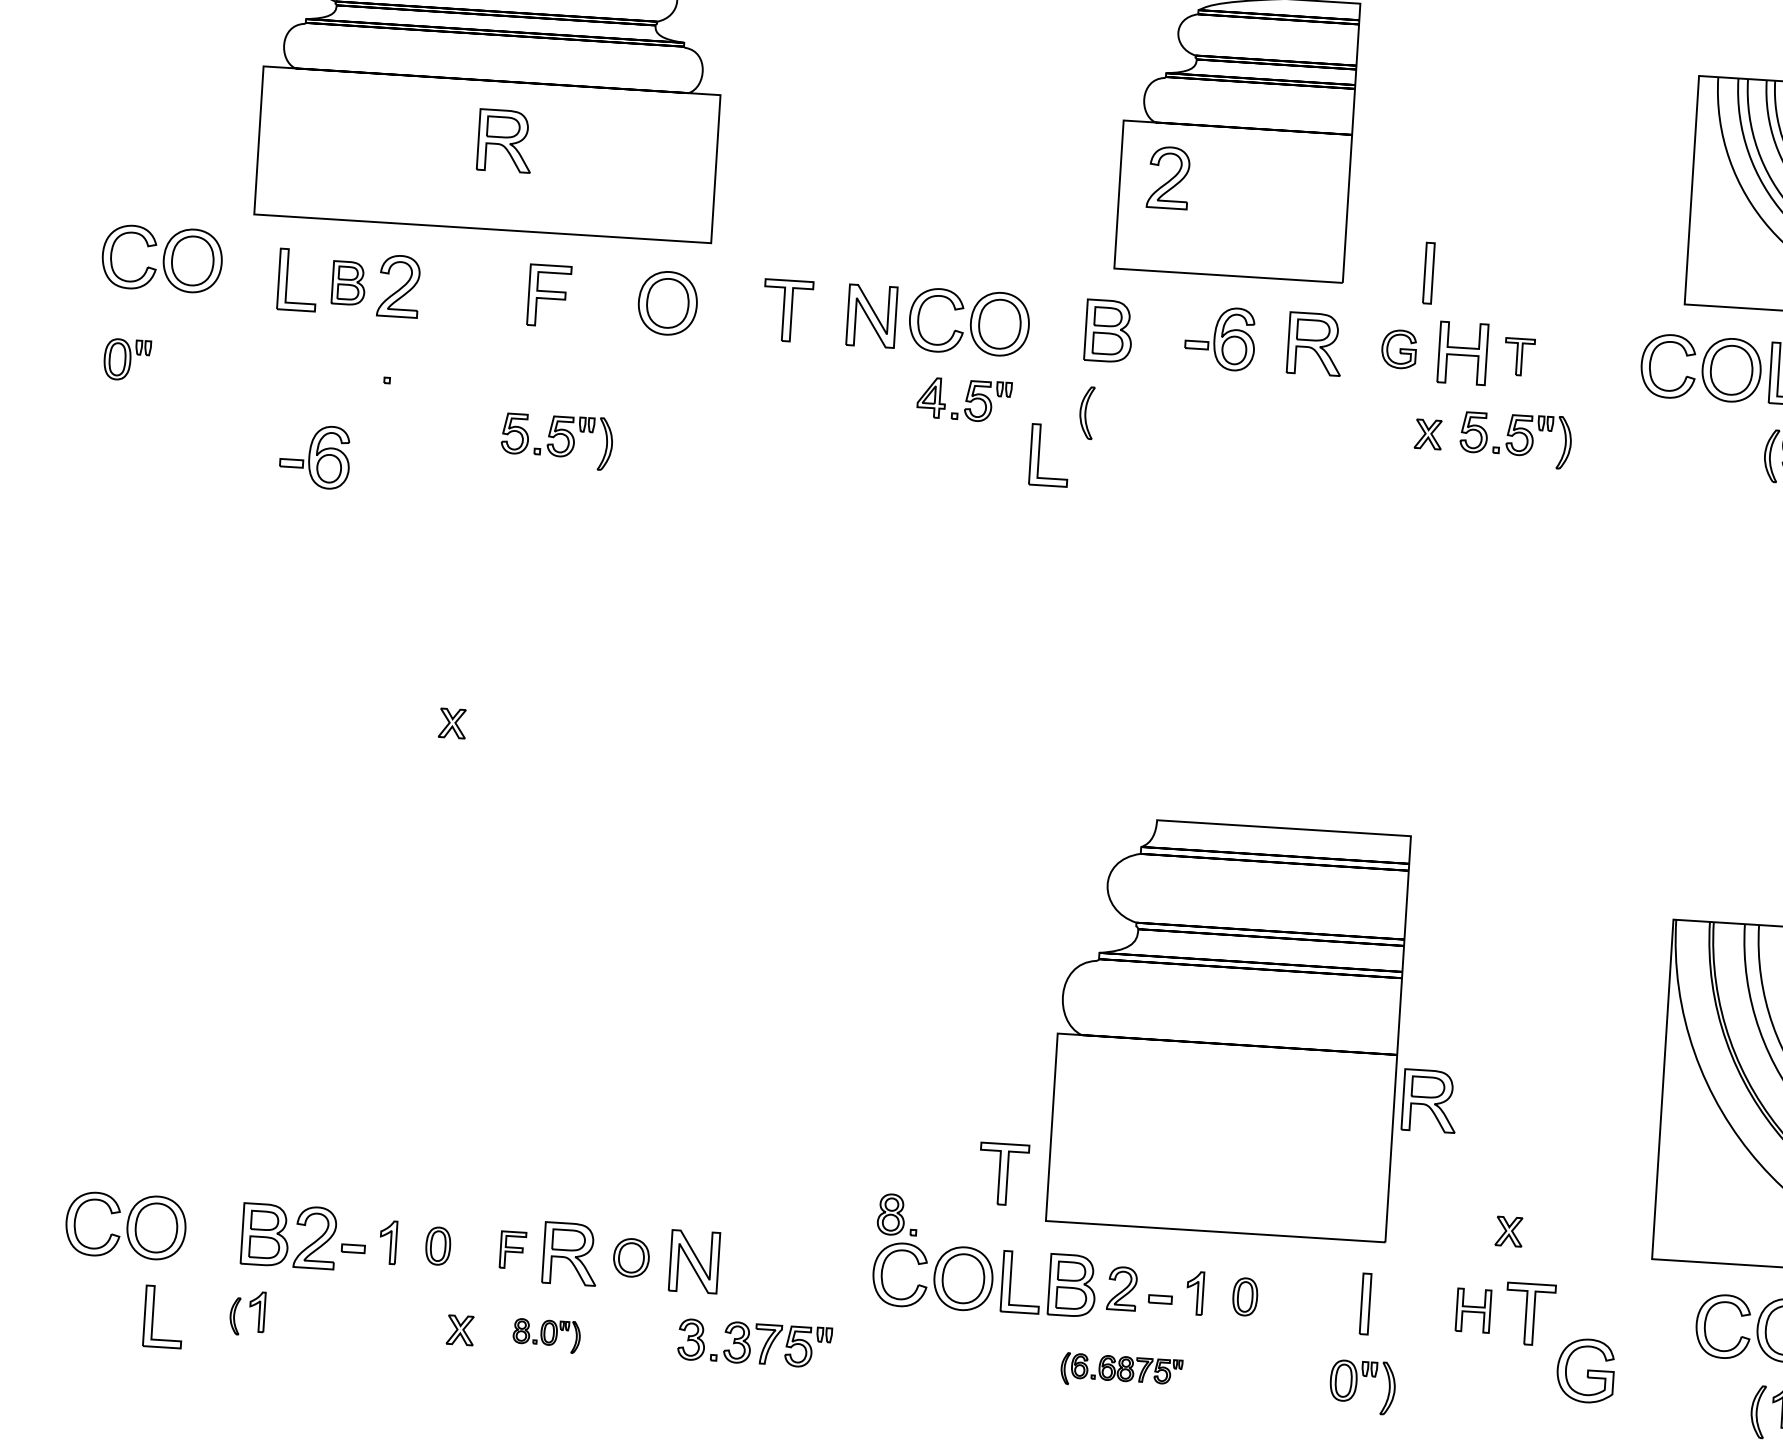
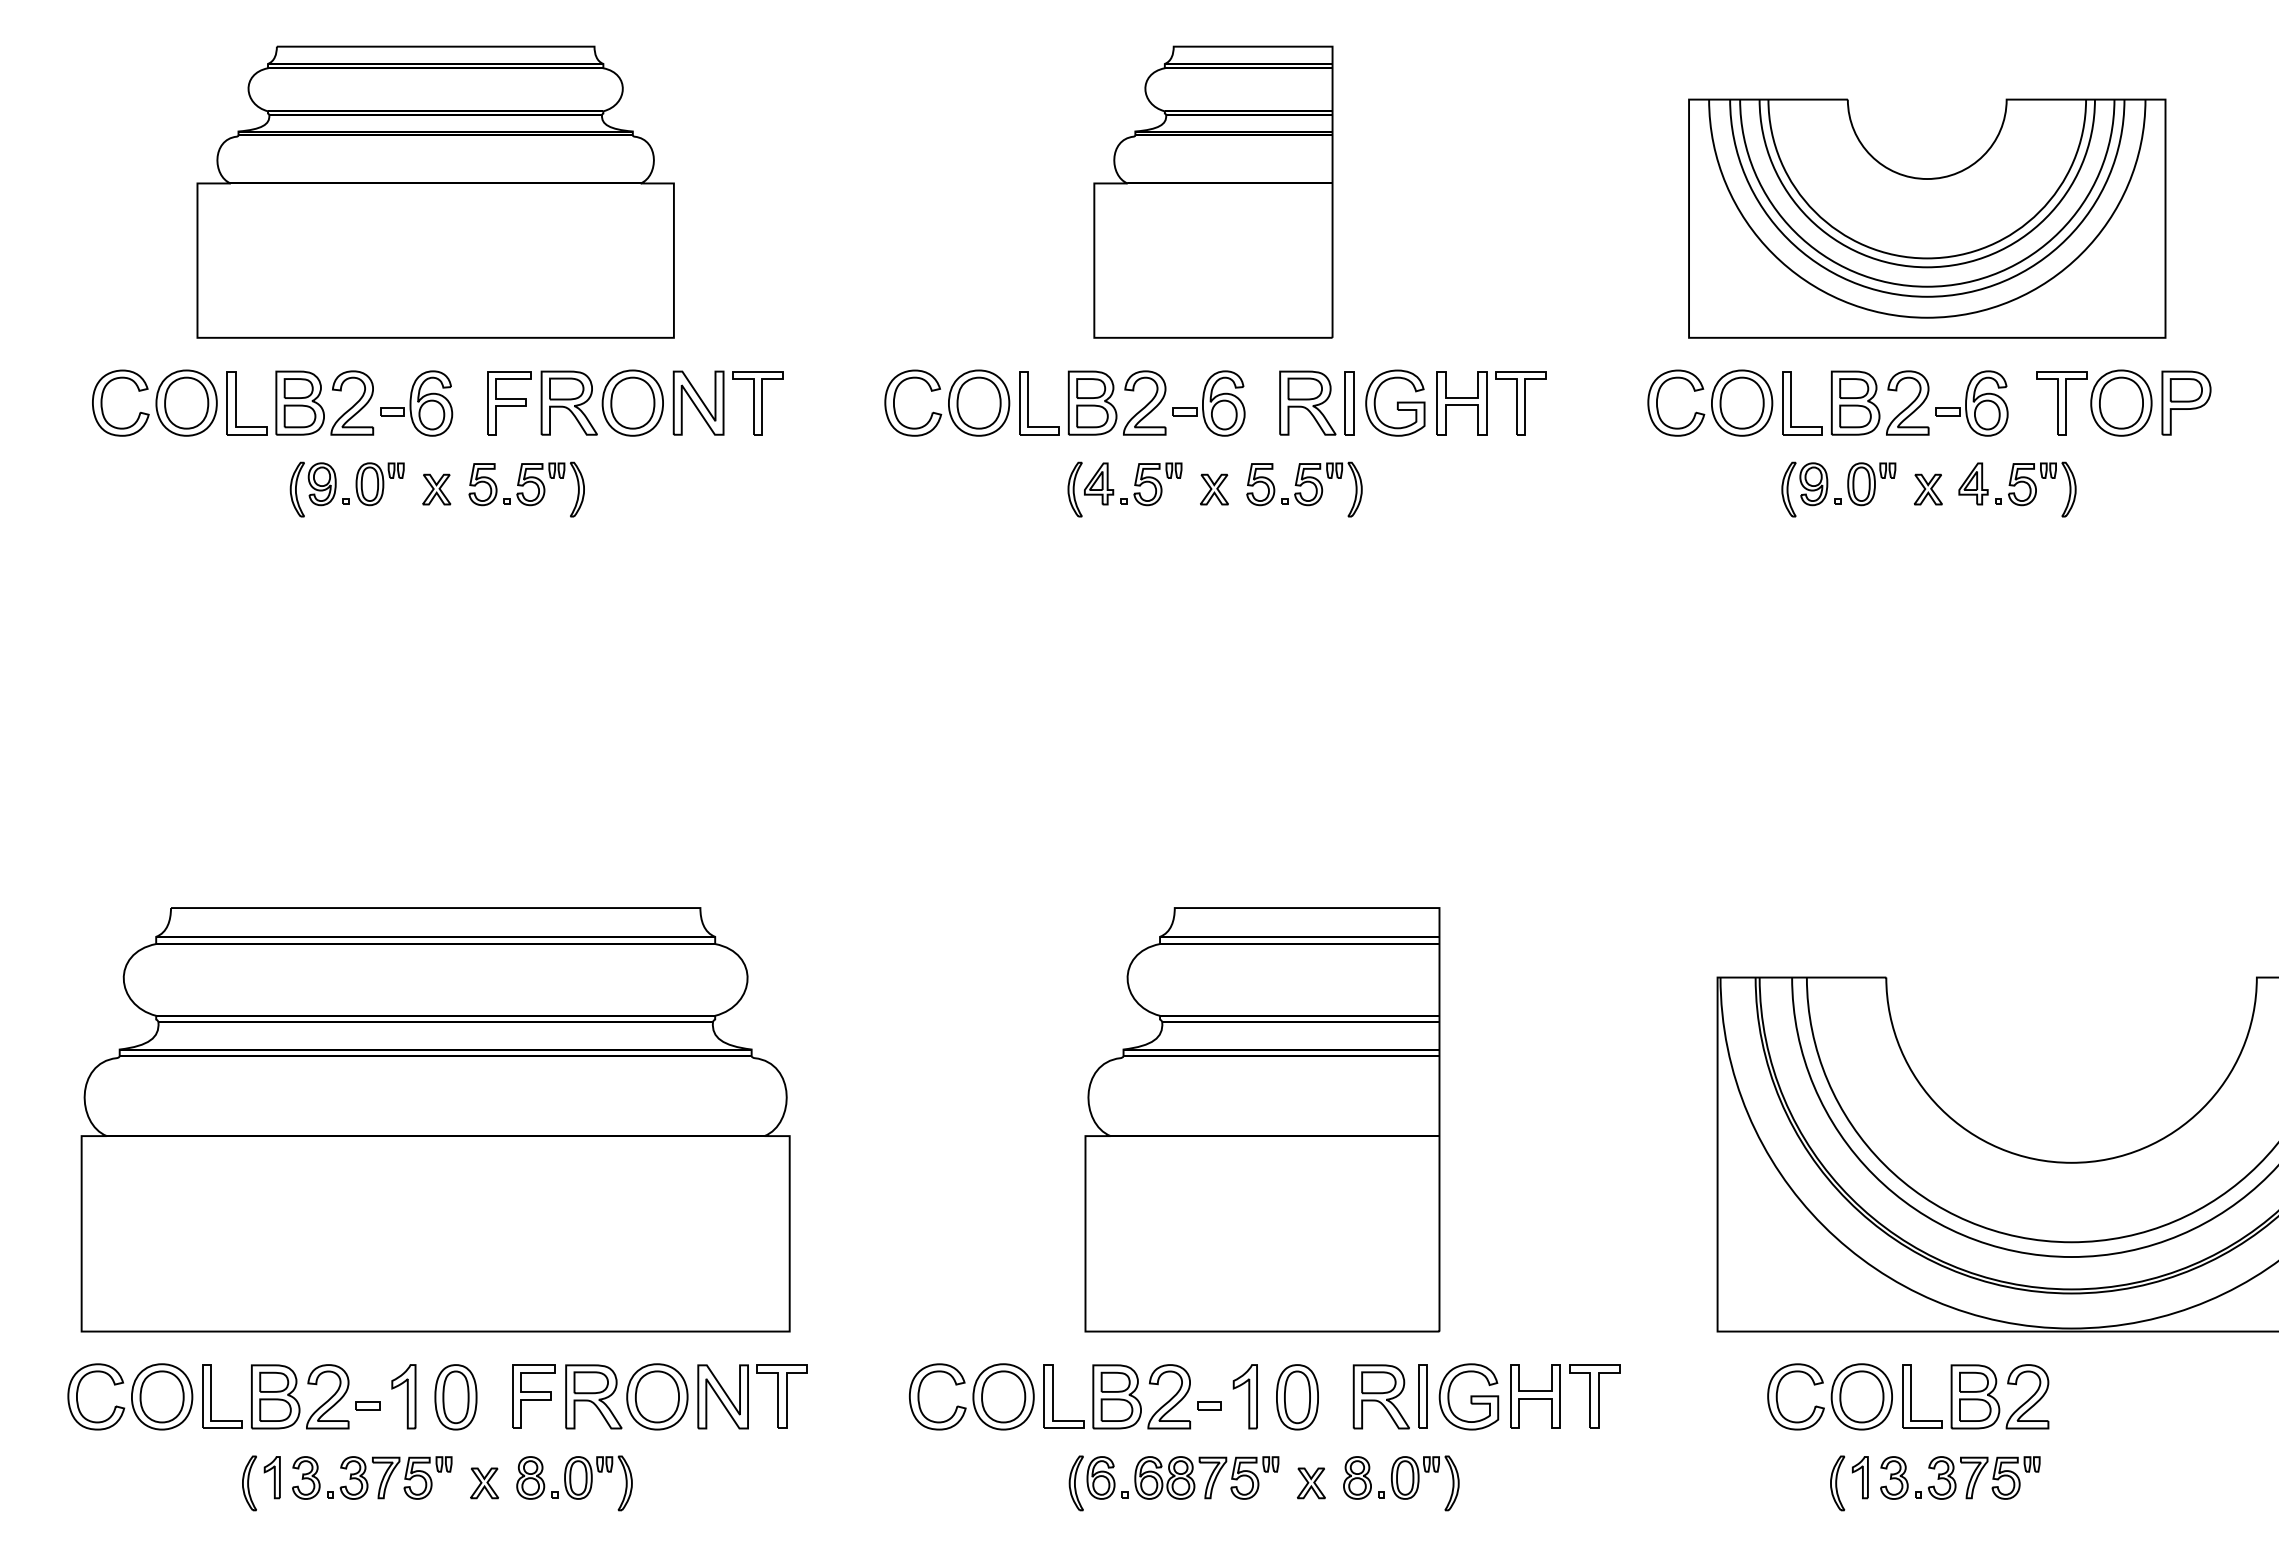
part: (504, 140) -> (568, 402), moved
part: (1168, 177) -> (1144, 402), moved
part: (161, 258) -> (154, 402), moved
part: (1429, 273) -> (1349, 403), moved
part: (348, 282) -> (299, 402), size x1.43
part: (871, 315) -> (698, 402), moved
part: (1399, 348) -> (1395, 402), size x1.67
part: (1519, 357) -> (1520, 403), size x1.67
part: (126, 360) -> (379, 484), moved
part: (355, 366) -> (312, 489), added
part: (964, 400) -> (1133, 484), moved
part: (1428, 434) -> (1214, 489), moved
part: (1515, 439) -> (1304, 489), moved
part: (556, 441) -> (526, 489), moved
part: (1039, 455) -> (1028, 403), moved
part: (315, 456) -> (416, 403), moved
part: (452, 723) -> (436, 489), moved
part: (435, 978) -> (435, 1119), added
part: (1429, 1100) -> (1380, 1396), moved
part: (1002, 1173) -> (781, 1396), moved
part: (897, 1214) -> (1363, 1477), moved
part: (1509, 1231) -> (1311, 1483), moved
part: (387, 1242) -> (403, 1396), size x1.43
part: (437, 1246) -> (455, 1397), size x1.67
part: (512, 1249) -> (533, 1396), size x1.67
part: (631, 1257) -> (657, 1396), size x1.67
part: (1121, 1288) -> (1168, 1396), size x1.43
part: (1194, 1292) -> (1244, 1396), size x1.43
part: (1245, 1297) -> (1297, 1397), size x1.67
part: (1473, 1310) -> (1535, 1396), size x1.43
part: (153, 1315) -> (211, 1396), moved
part: (235, 1316) -> (249, 1483), size x1.43
part: (546, 1335) -> (574, 1483), size x1.67
part: (755, 1343) -> (372, 1477), moved
part: (1585, 1370) -> (1468, 1396), moved
part: (1121, 1372) -> (1173, 1483), size x1.67

